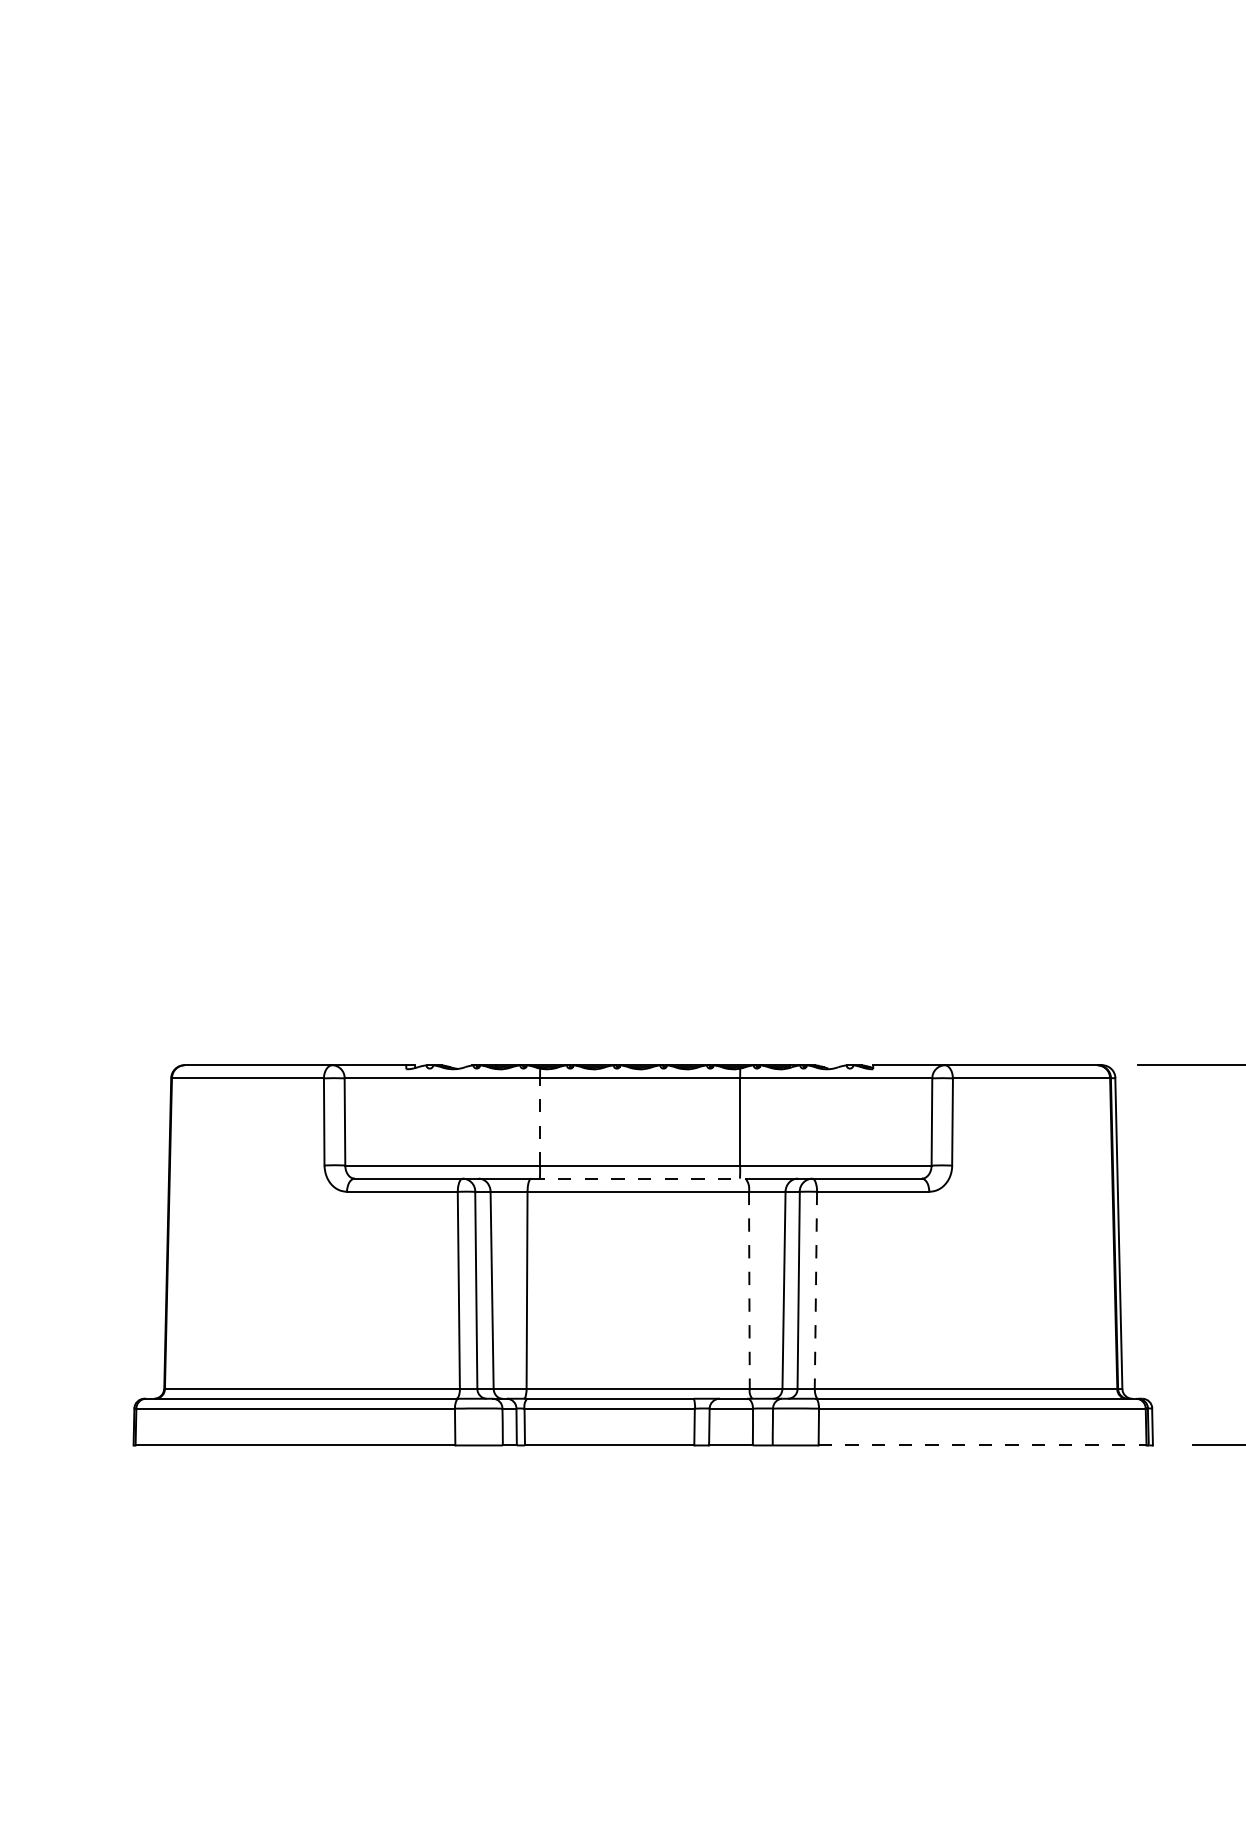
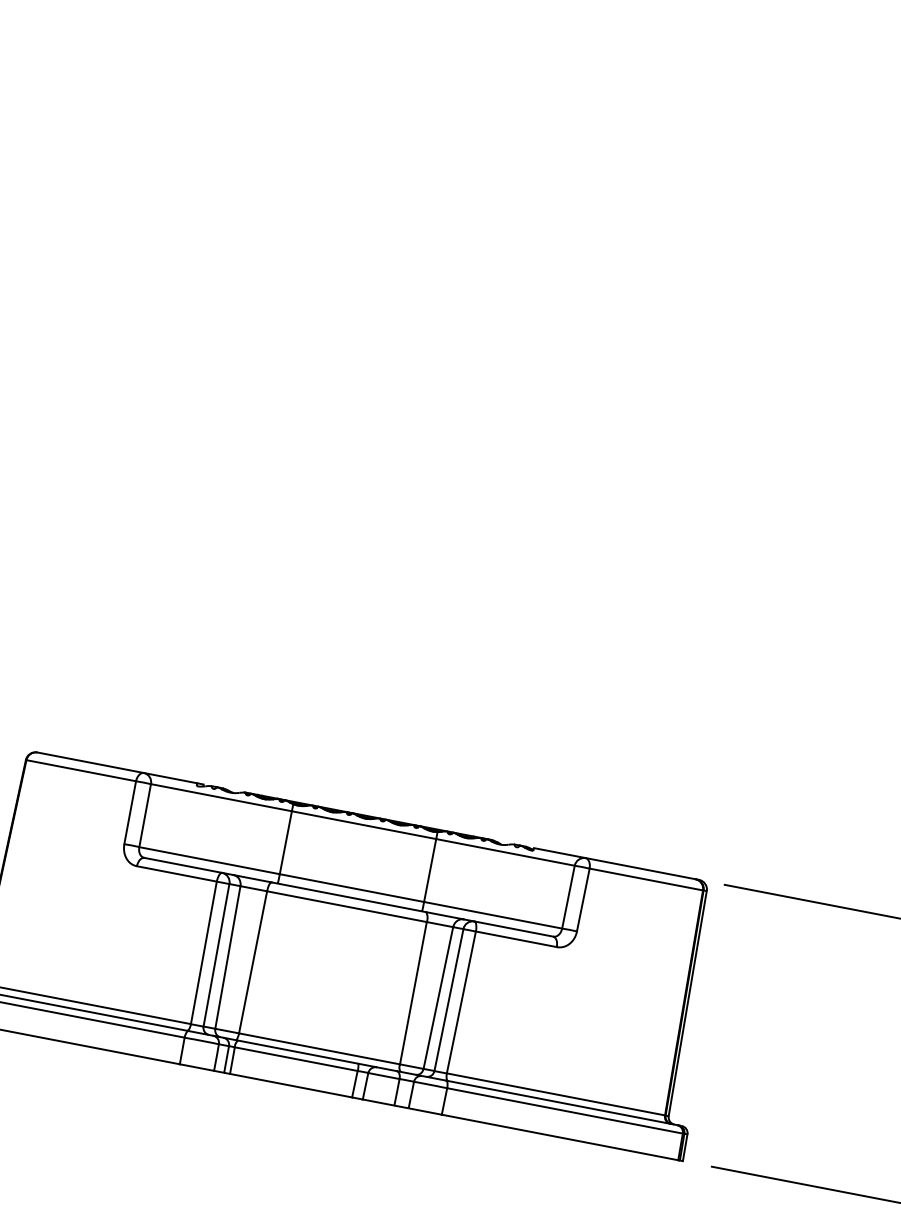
line: (540, 1121) -> (286, 842), dashed -> solid
line: (638, 1178) -> (348, 897), dashed -> solid
line: (749, 1290) -> (413, 993), dashed -> solid
line: (815, 1290) -> (461, 1002), dashed -> solid
line: (982, 1445) -> (559, 1137), dashed -> solid

